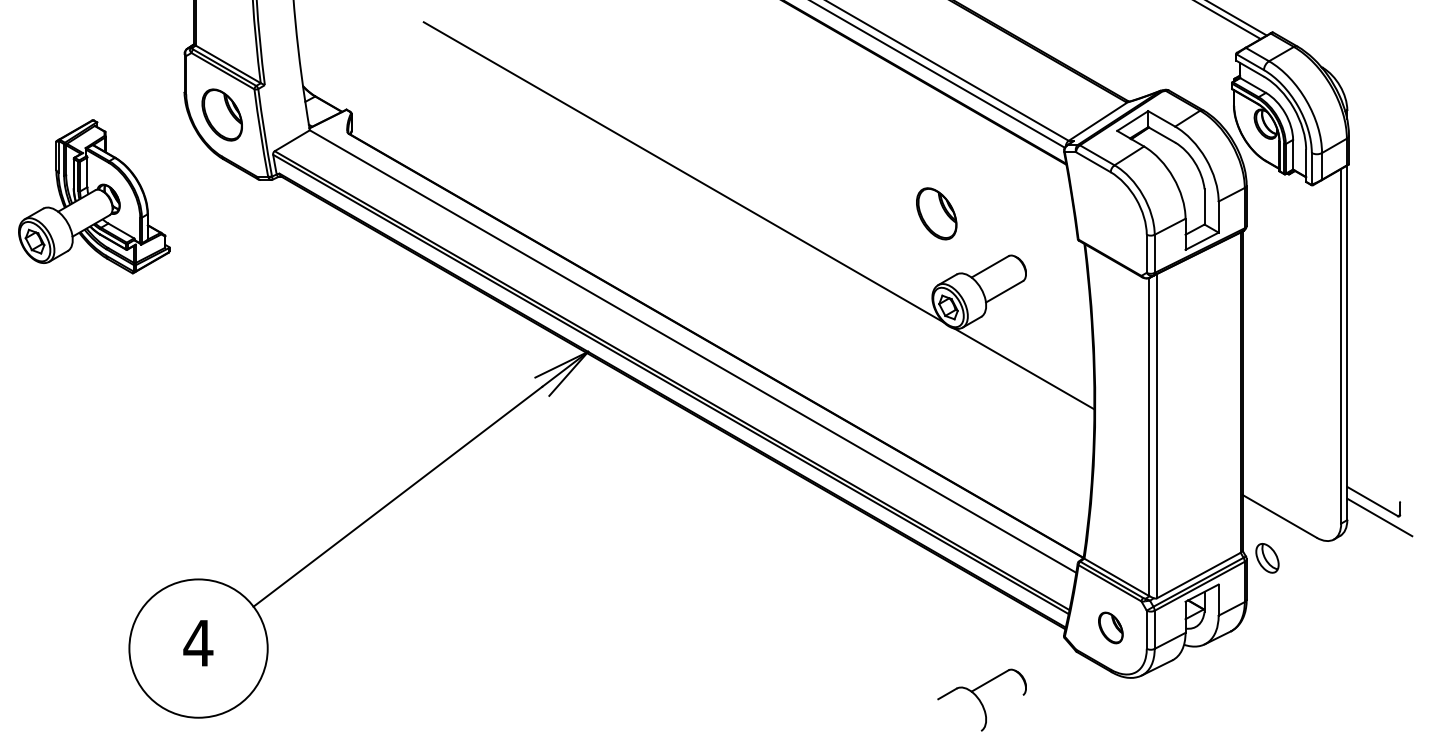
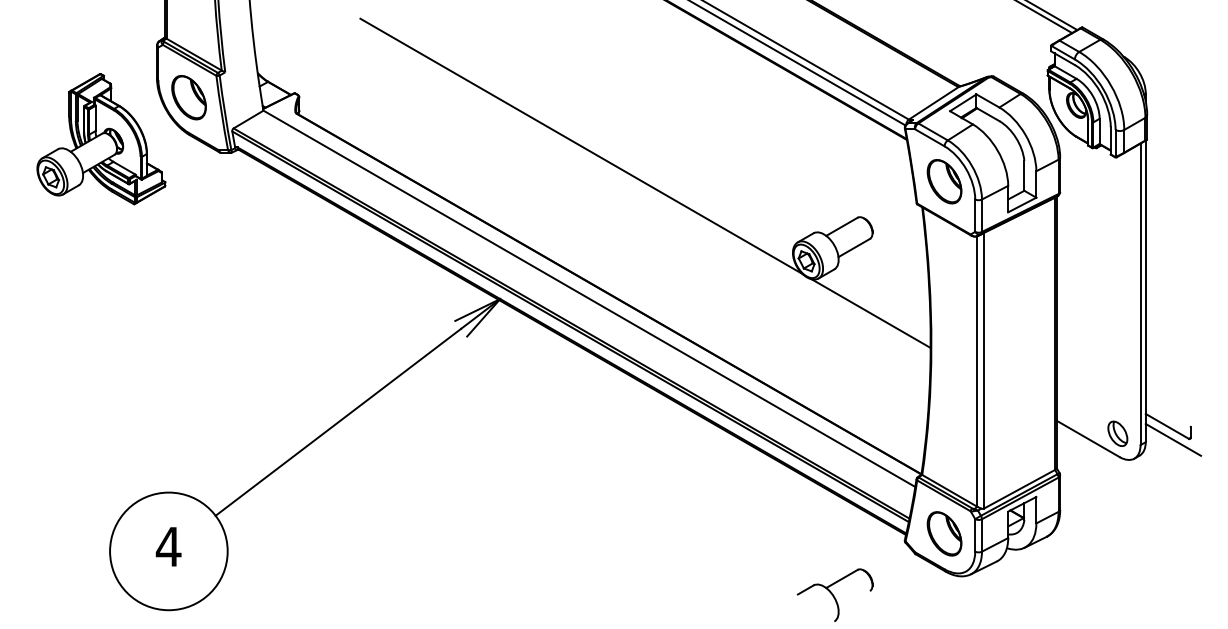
part: (94, 196) -> (101, 138), moved
part: (936, 213) -> (944, 181), moved
part: (1267, 558) -> (1117, 433), moved
part: (1110, 627) -> (944, 533), size x1.67

